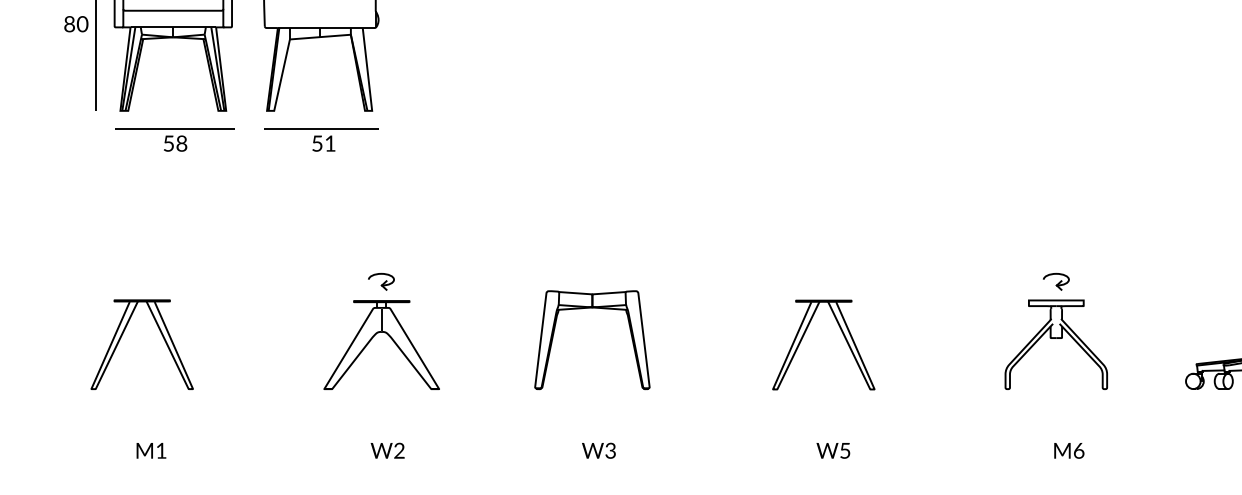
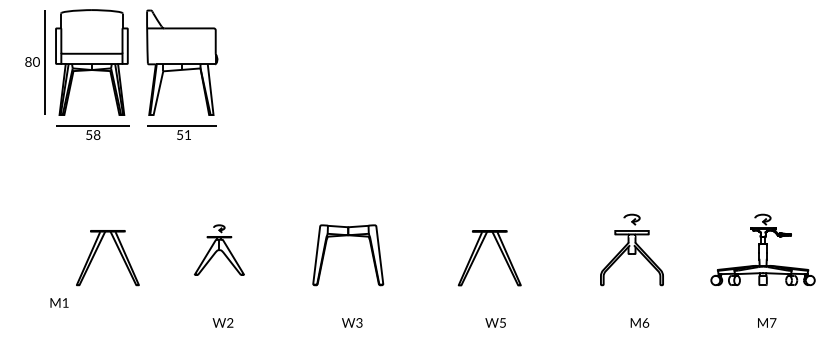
part: (381, 330) -> (219, 249), size x0.7
part: (123, 335) -> (96, 252), moved
text: (151, 450) -> (59, 302), moved

